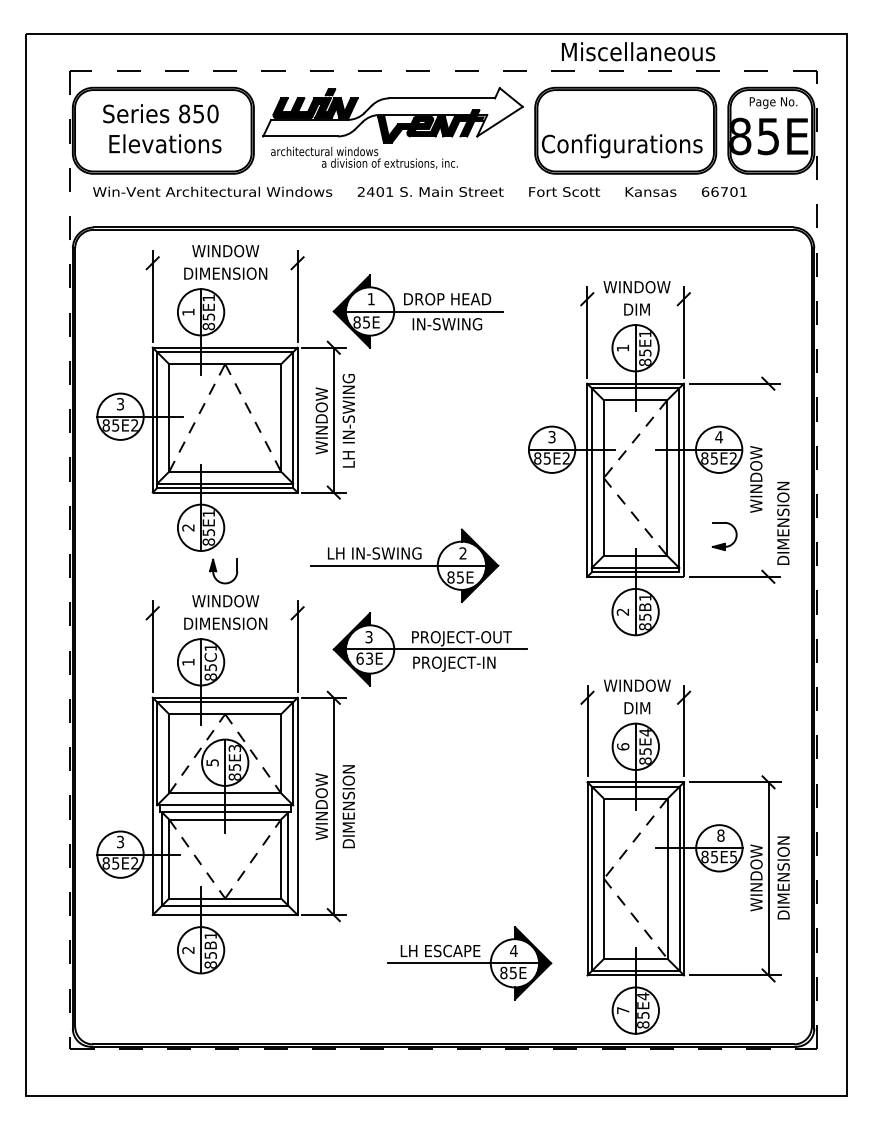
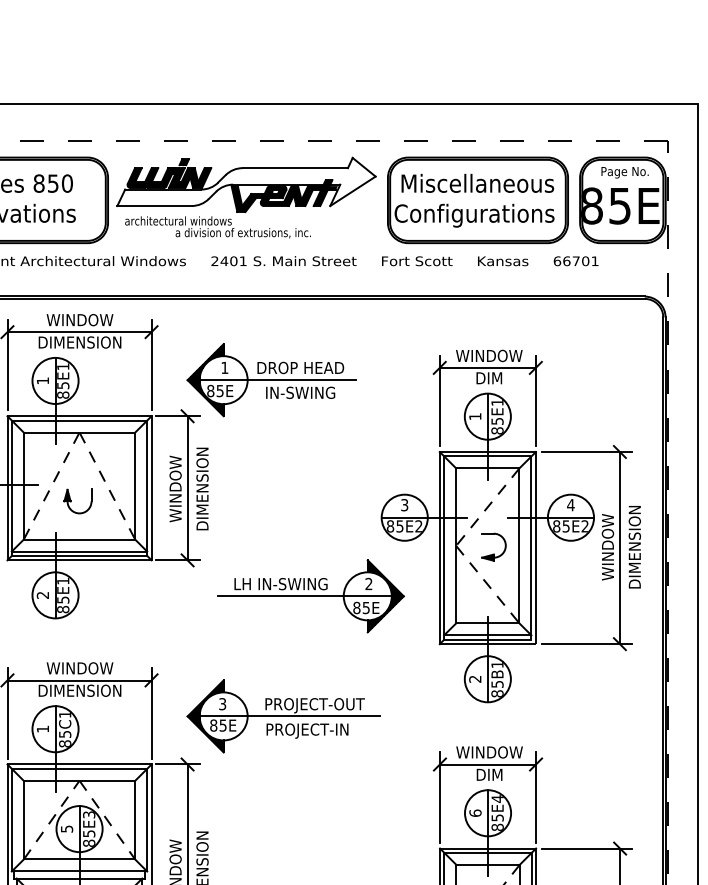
text: (638, 51) -> (477, 183), moved
line: (224, 263) -> (78, 332), added
line: (635, 299) -> (487, 368), added
text: (348, 420) -> (202, 488), LH IN-SWING -> DIMENSION
line: (768, 479) -> (620, 547), added
text: (783, 523) -> (634, 547), moved
part: (724, 536) -> (493, 547), moved
part: (404, 565) -> (310, 596), moved
part: (223, 571) -> (77, 501), moved
line: (224, 613) -> (78, 680), added
text: (364, 658) -> (218, 725), 63E -> 85E
line: (635, 697) -> (487, 764), added

